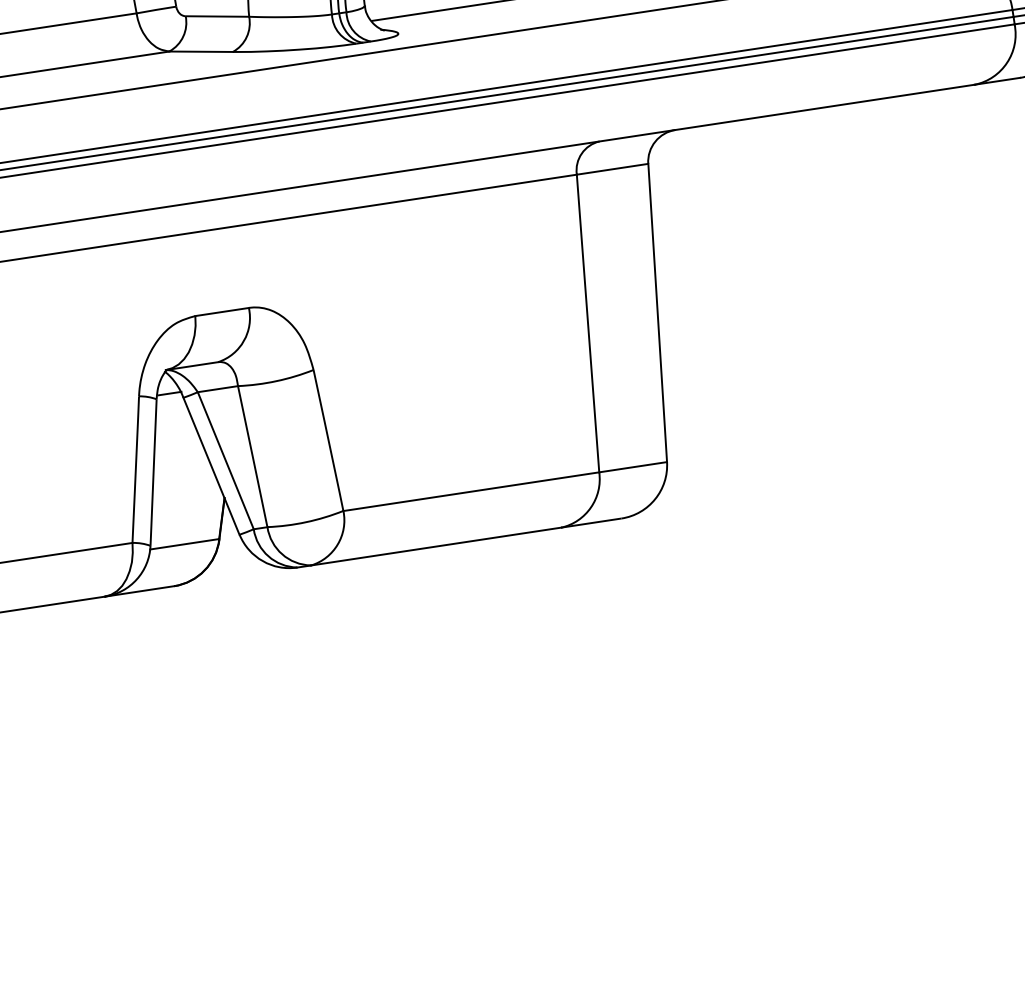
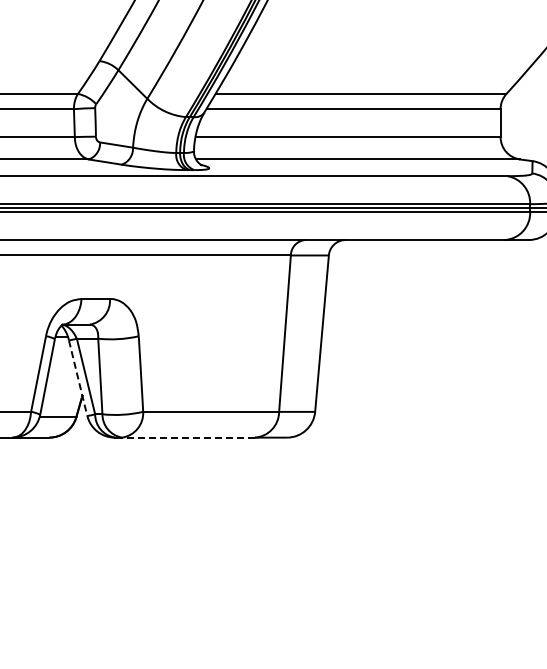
line: (212, 466) -> (78, 378), solid -> dashed
line: (435, 546) -> (188, 437), solid -> dashed

